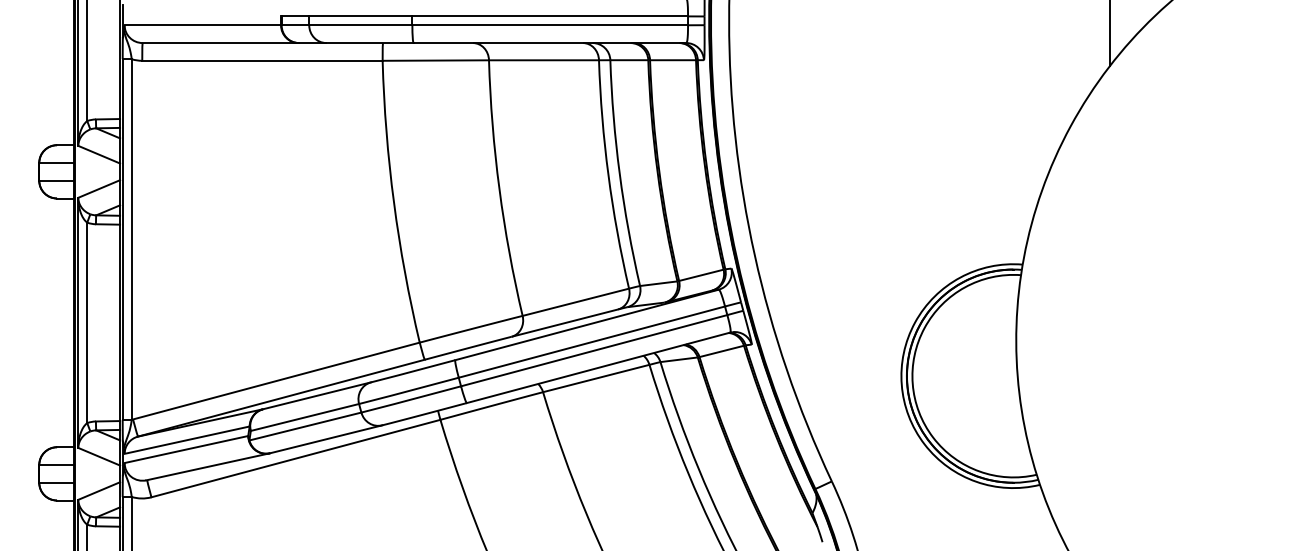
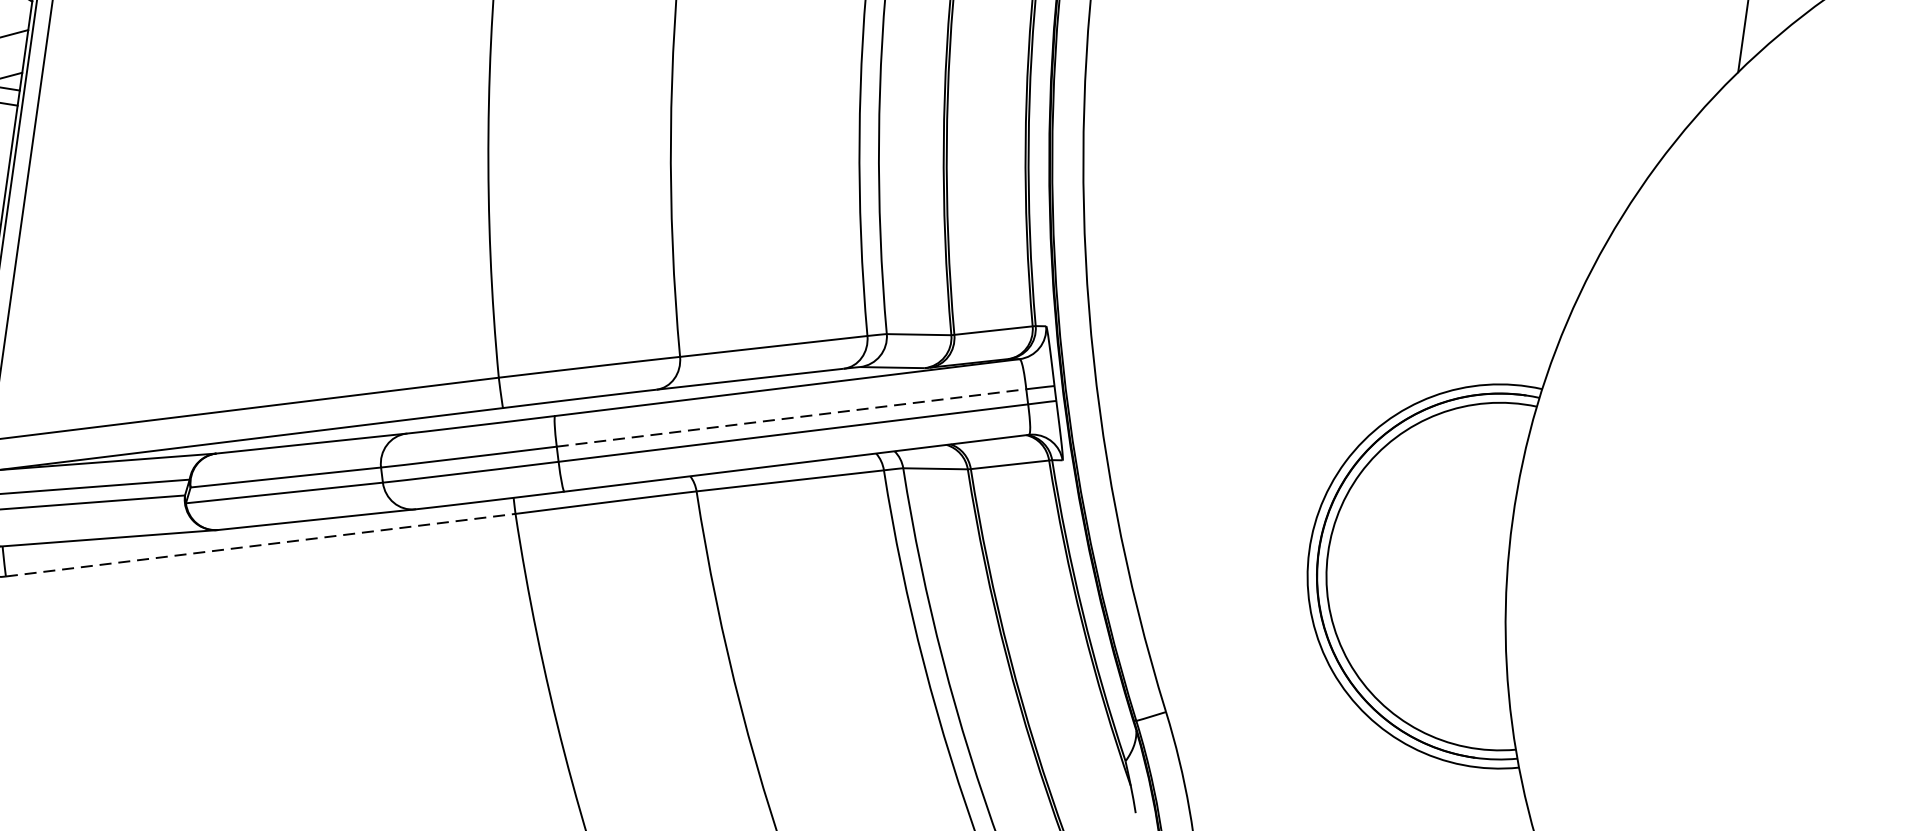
line: (591, 342) -> (790, 418), solid -> dashed
line: (295, 458) -> (259, 544), solid -> dashed

